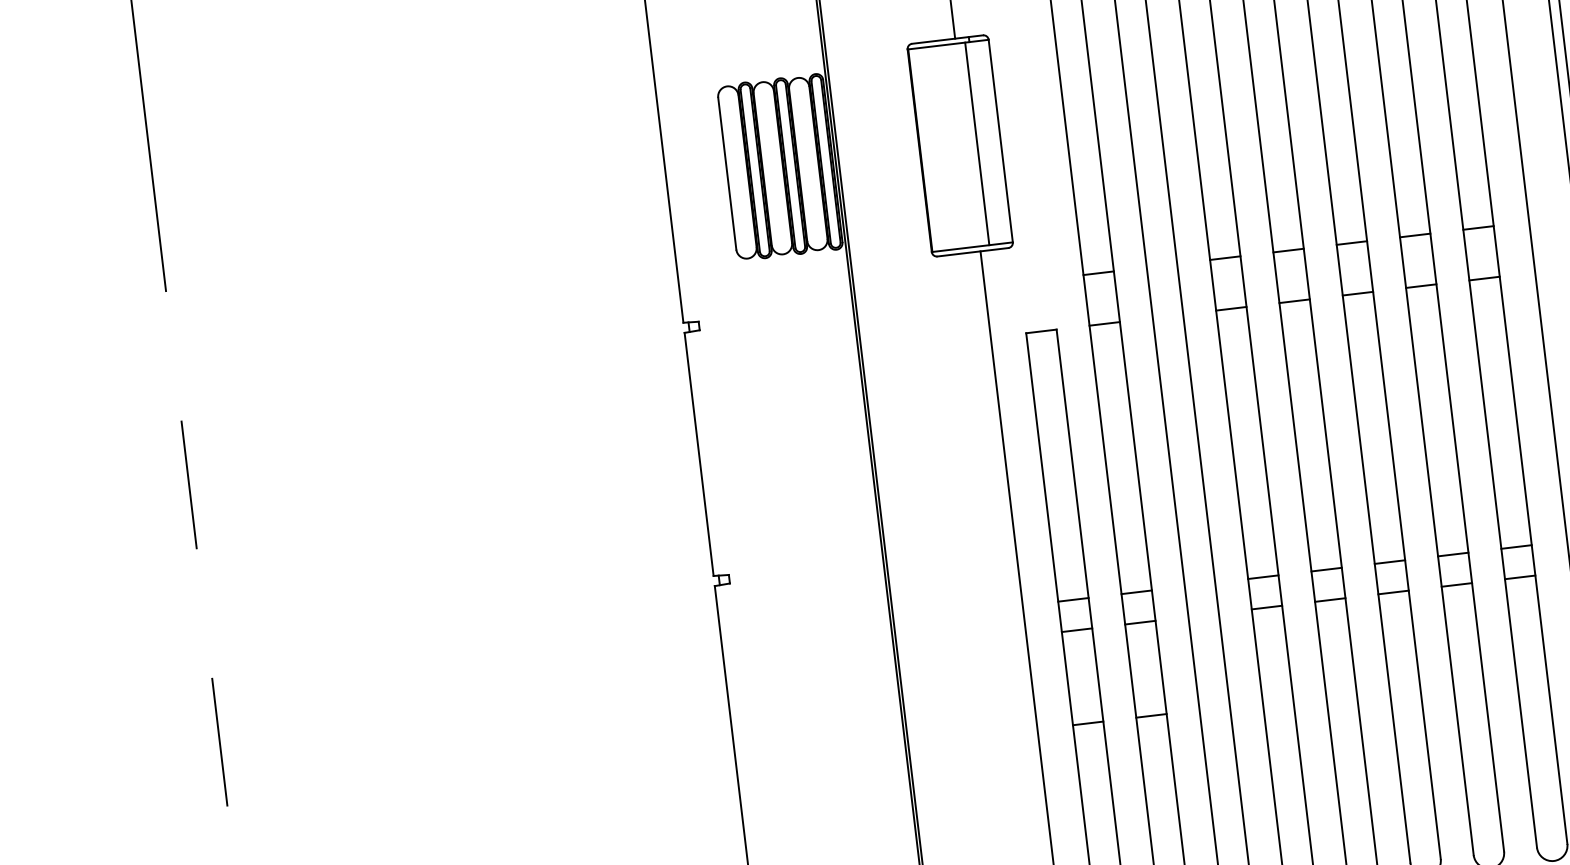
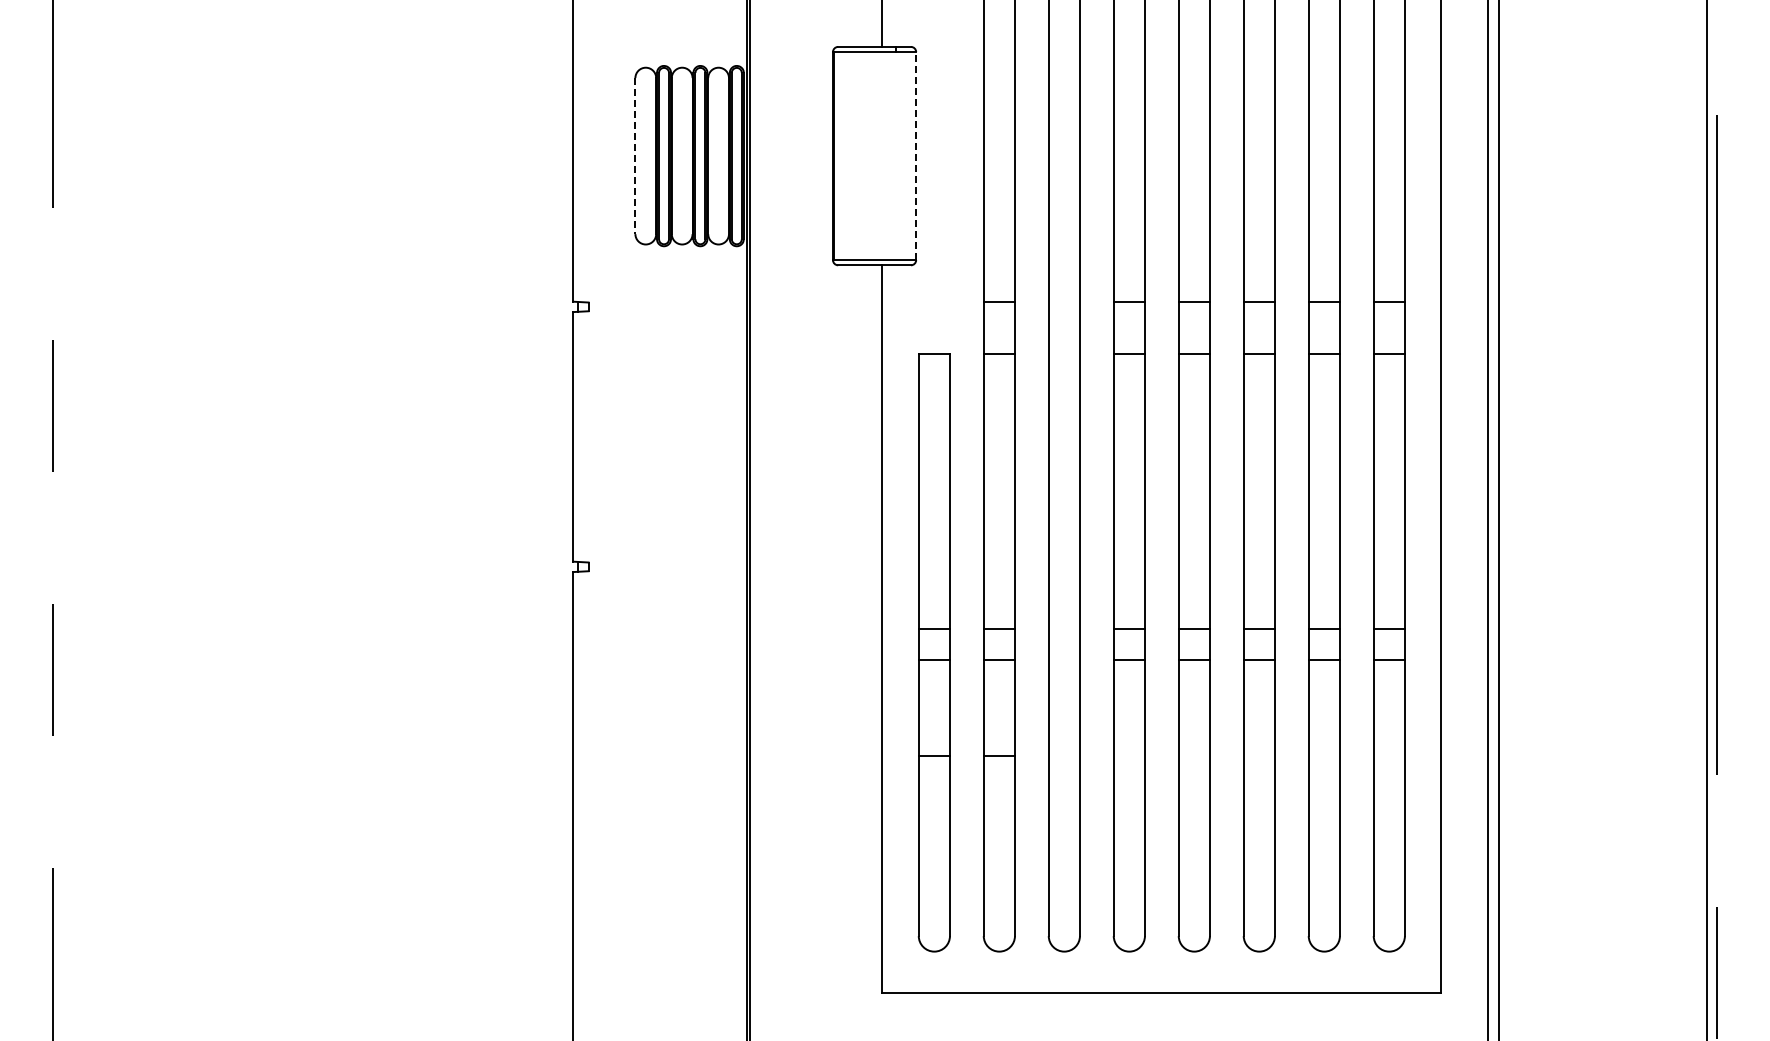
line: (1001, 141) -> (916, 156), solid -> dashed
line: (977, 144) -> (892, 156), removed
line: (727, 174) -> (635, 156), solid -> dashed

